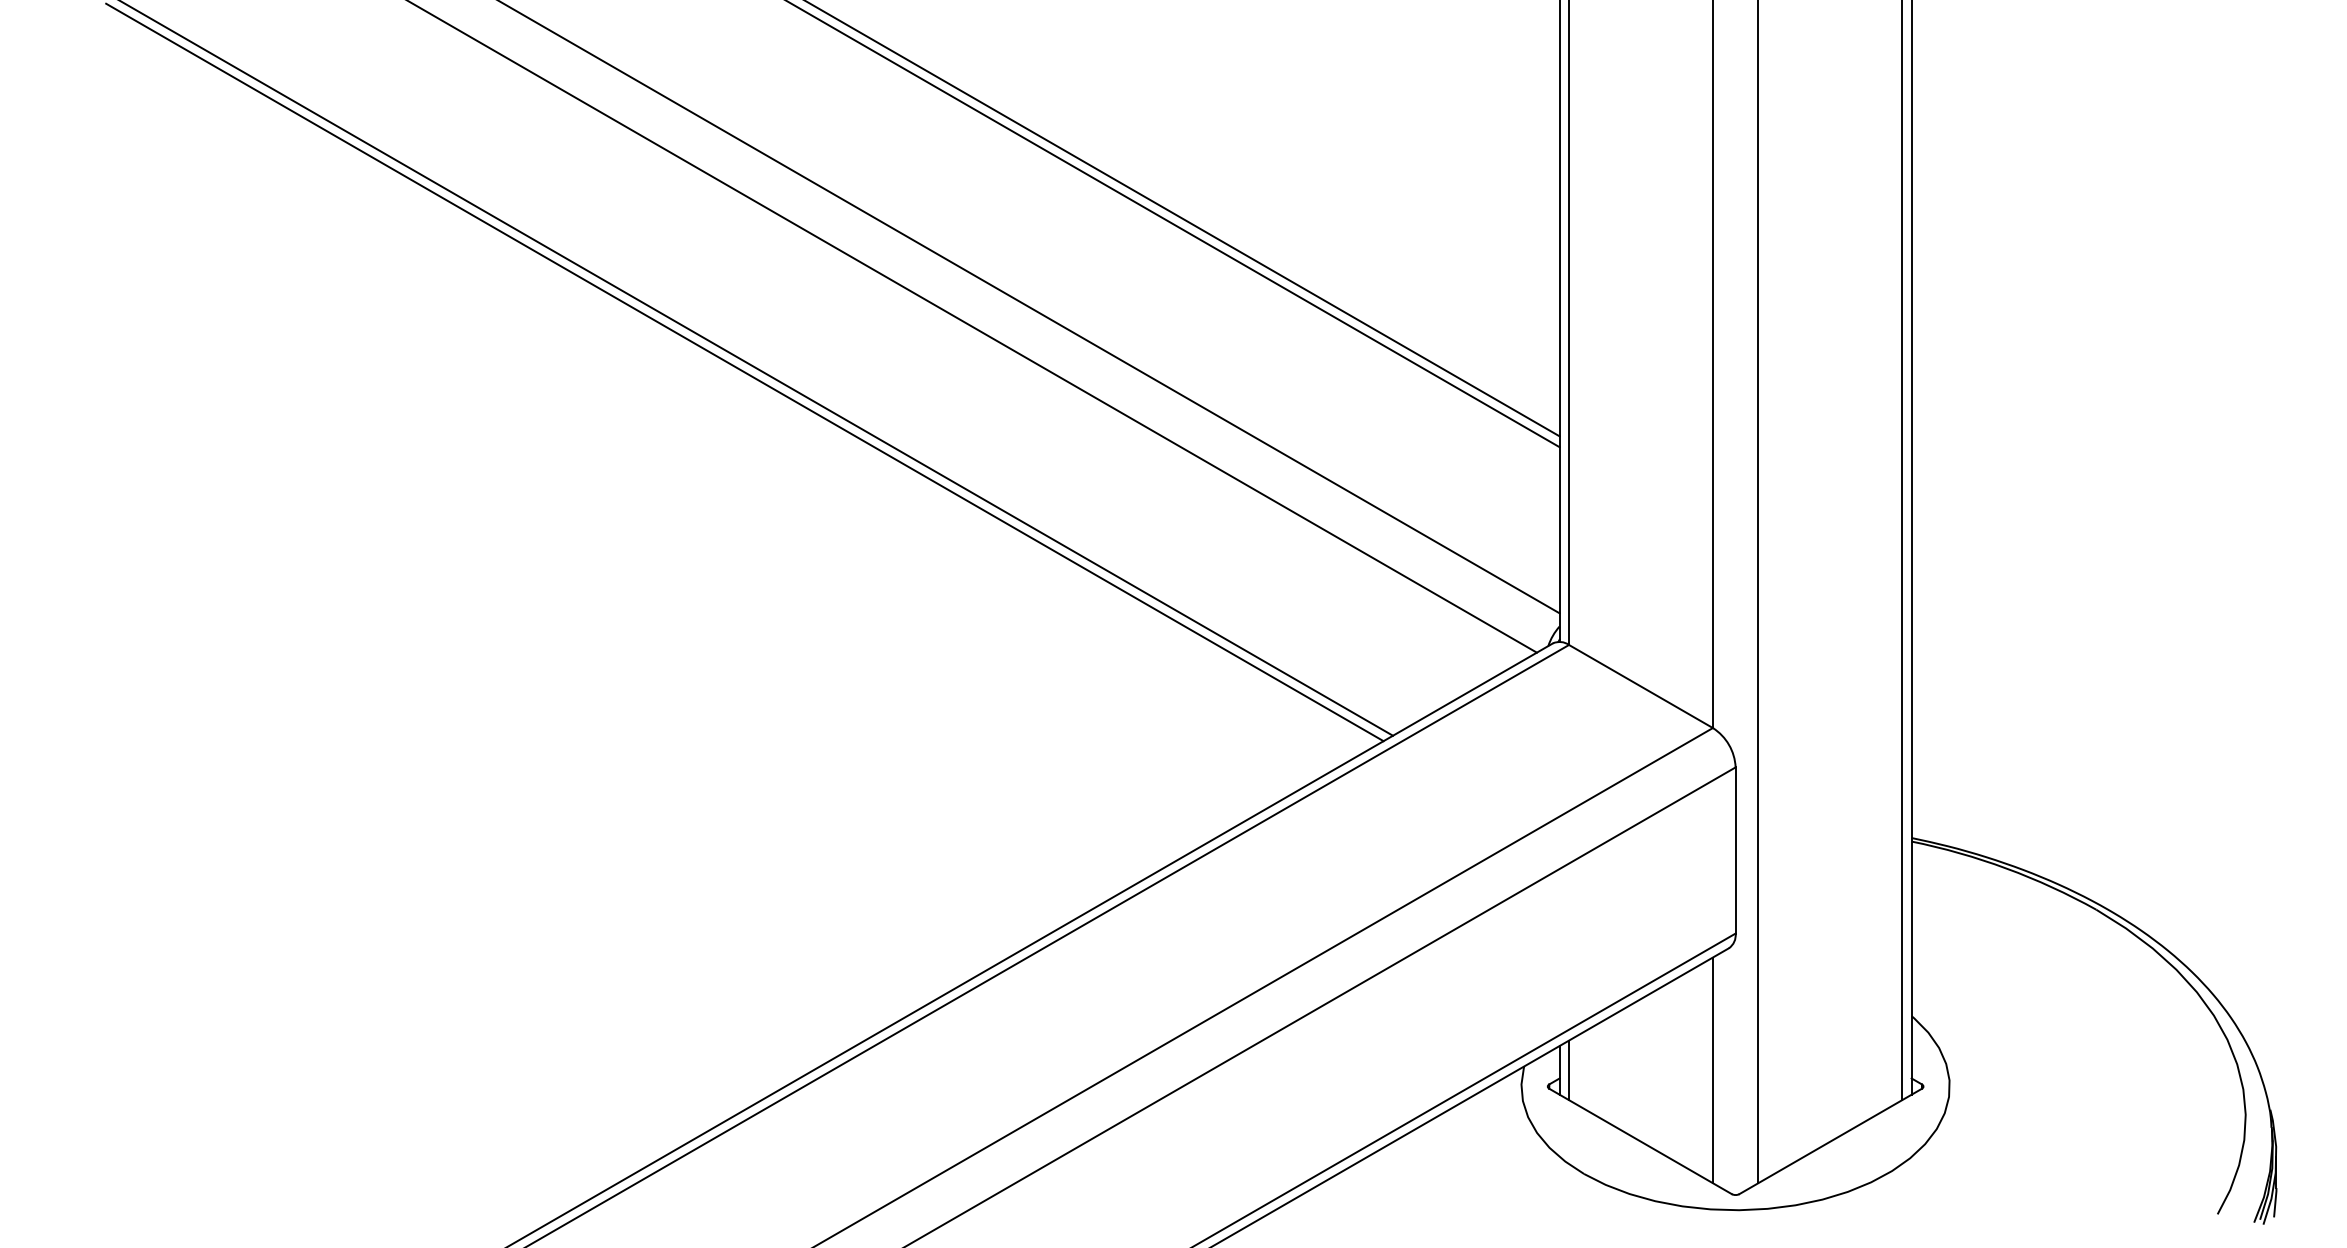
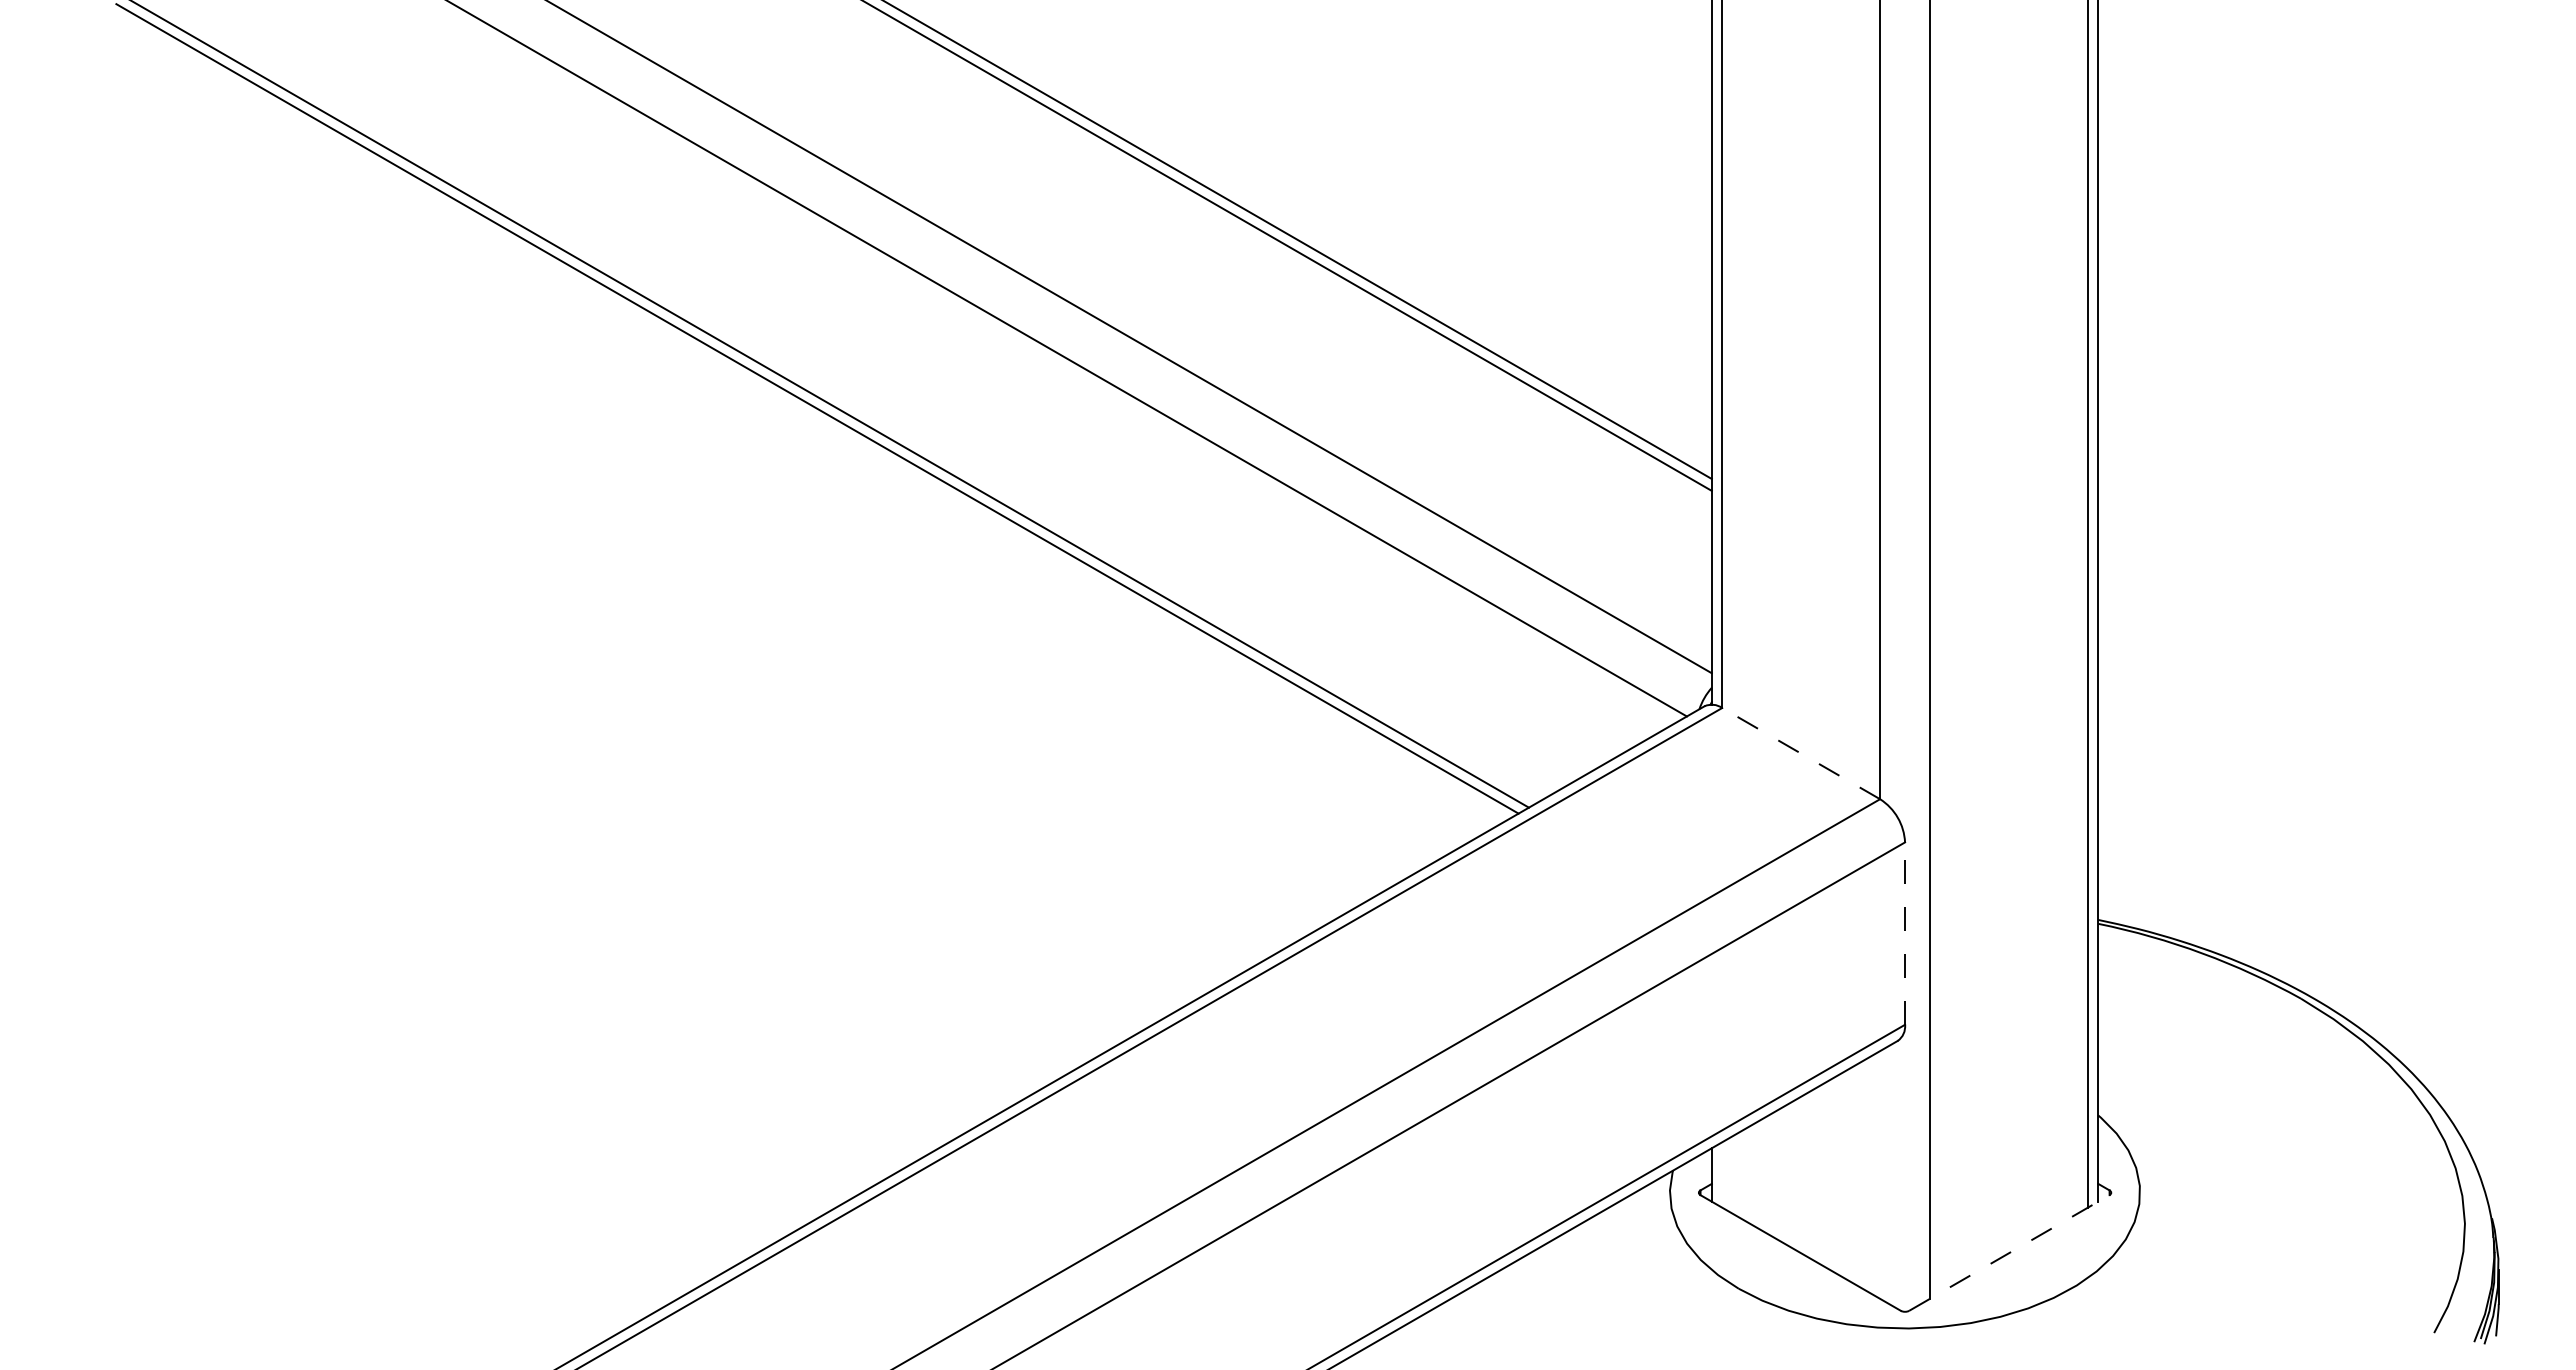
line: (1640, 686) -> (1800, 753), solid -> dashed
line: (1736, 850) -> (1905, 933), solid -> dashed
line: (1569, 1069) -> (1722, 1174), removed
line: (1713, 1069) -> (1880, 1174), removed
line: (1830, 1141) -> (2009, 1253), solid -> dashed

